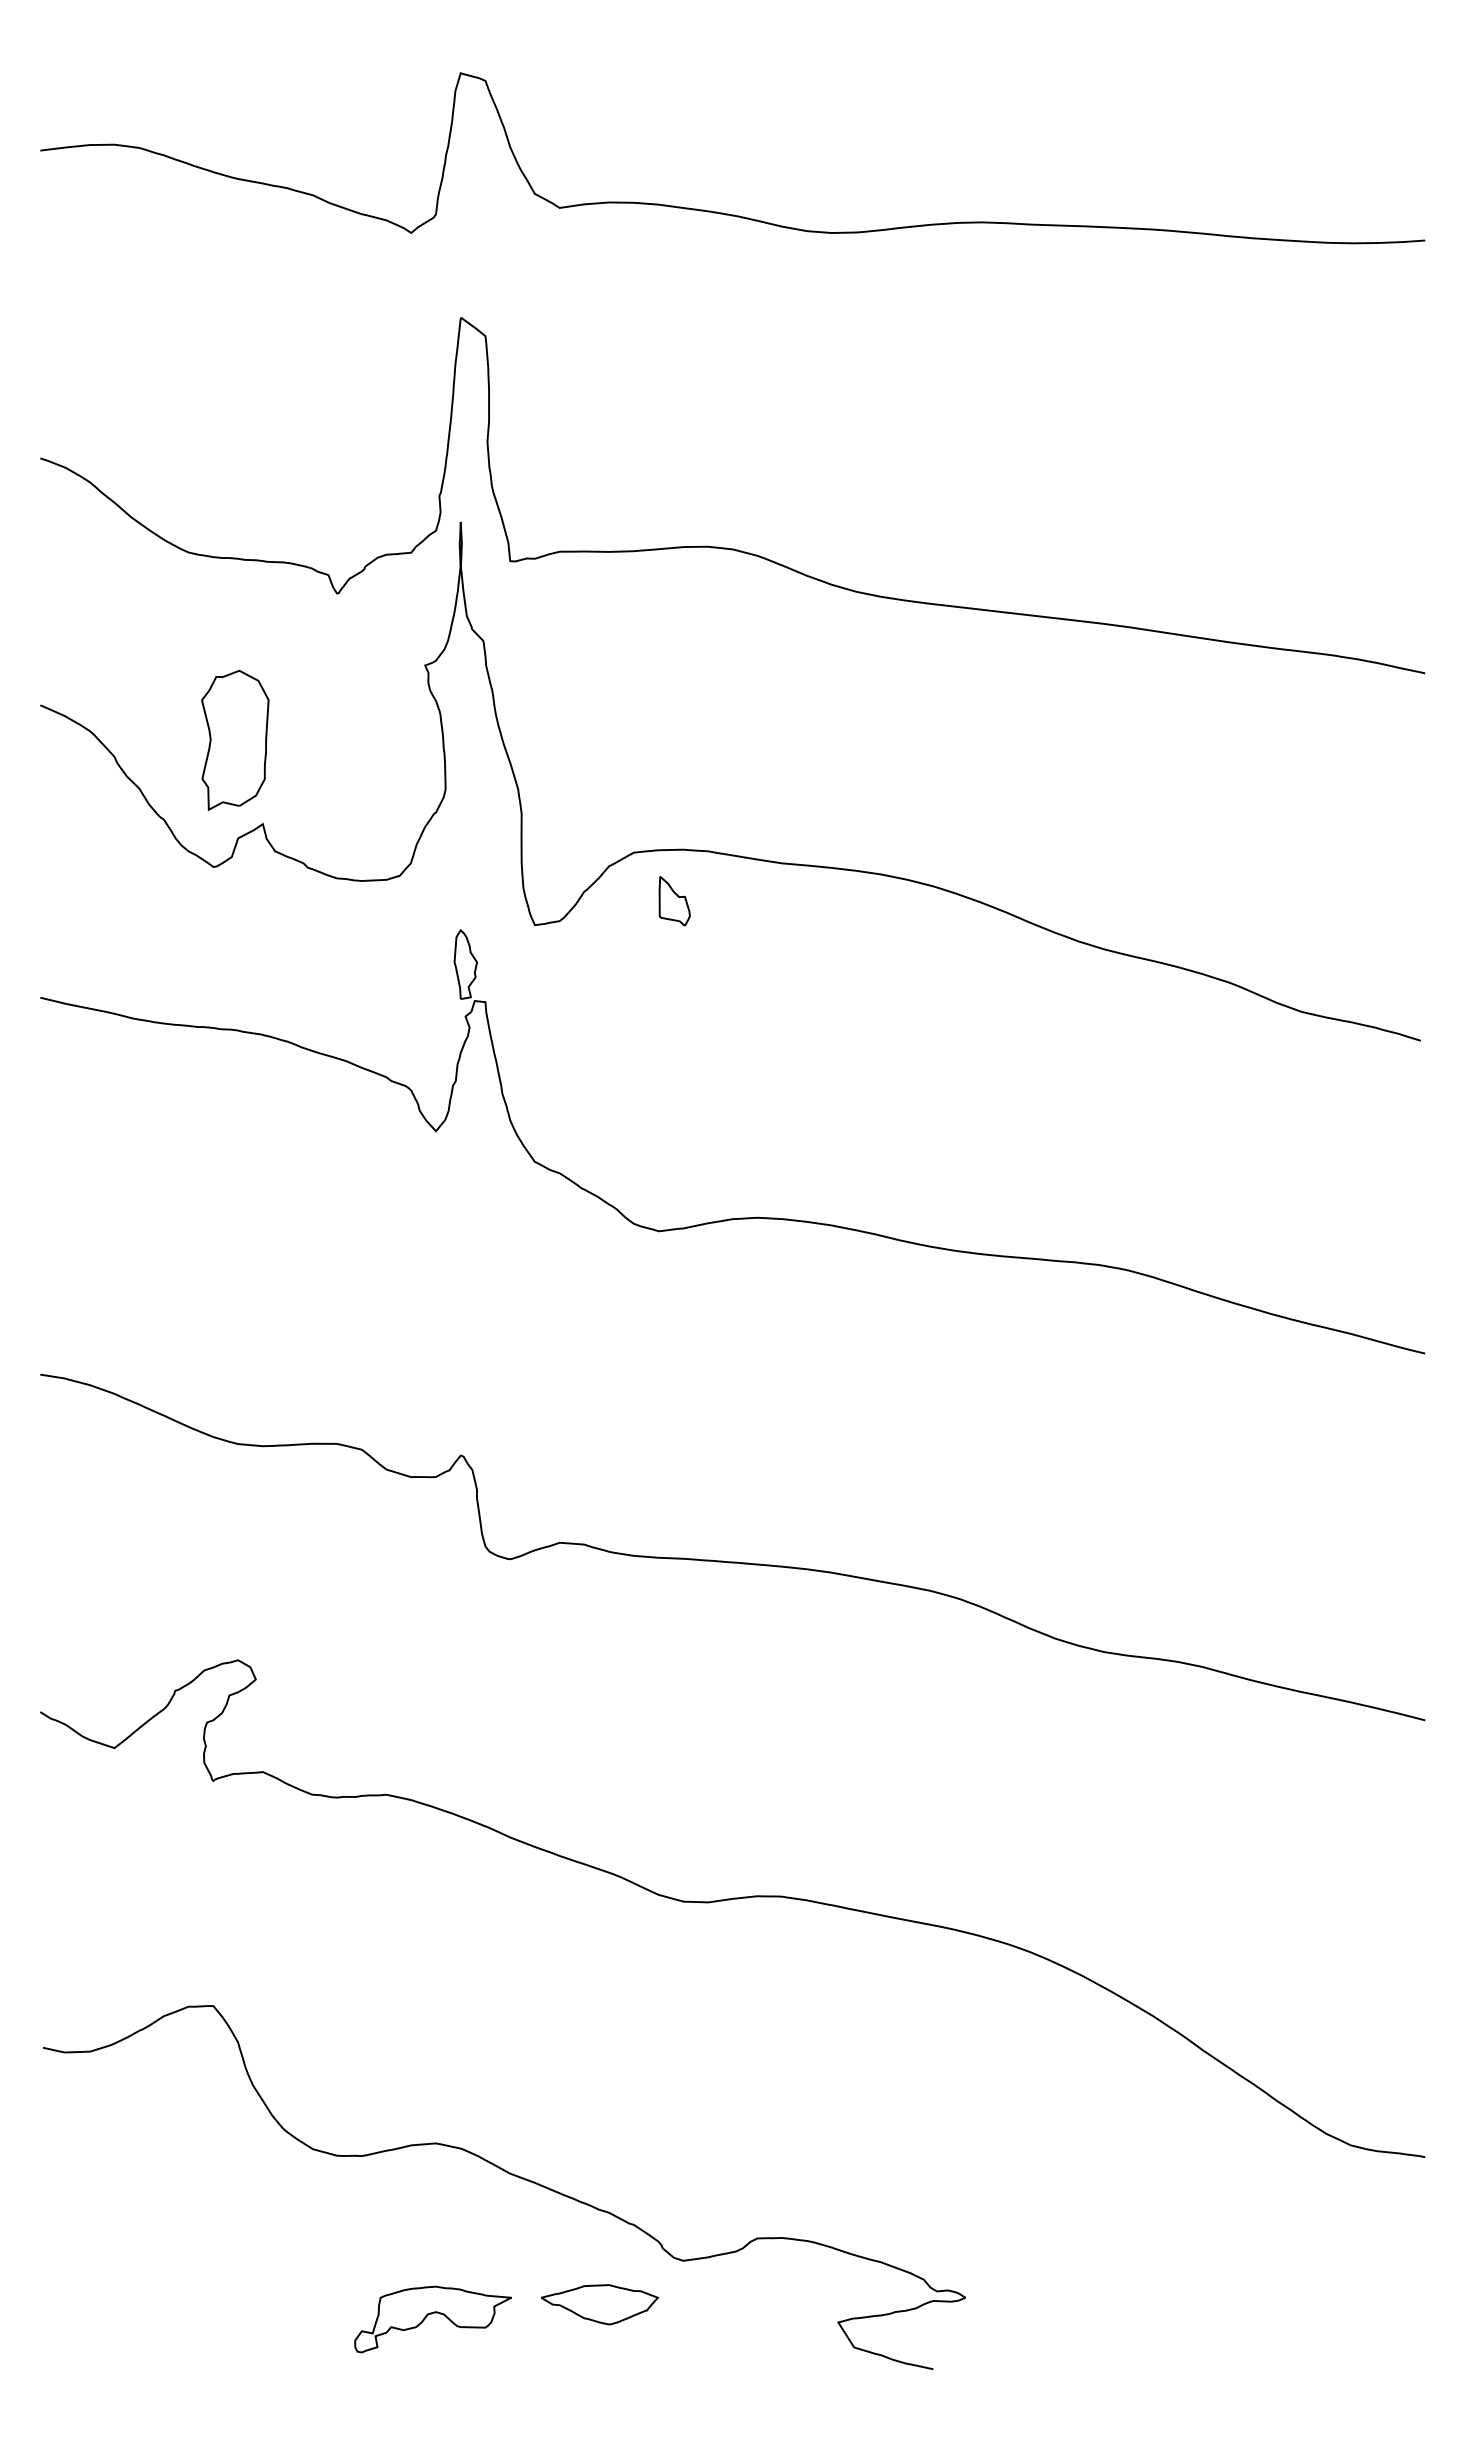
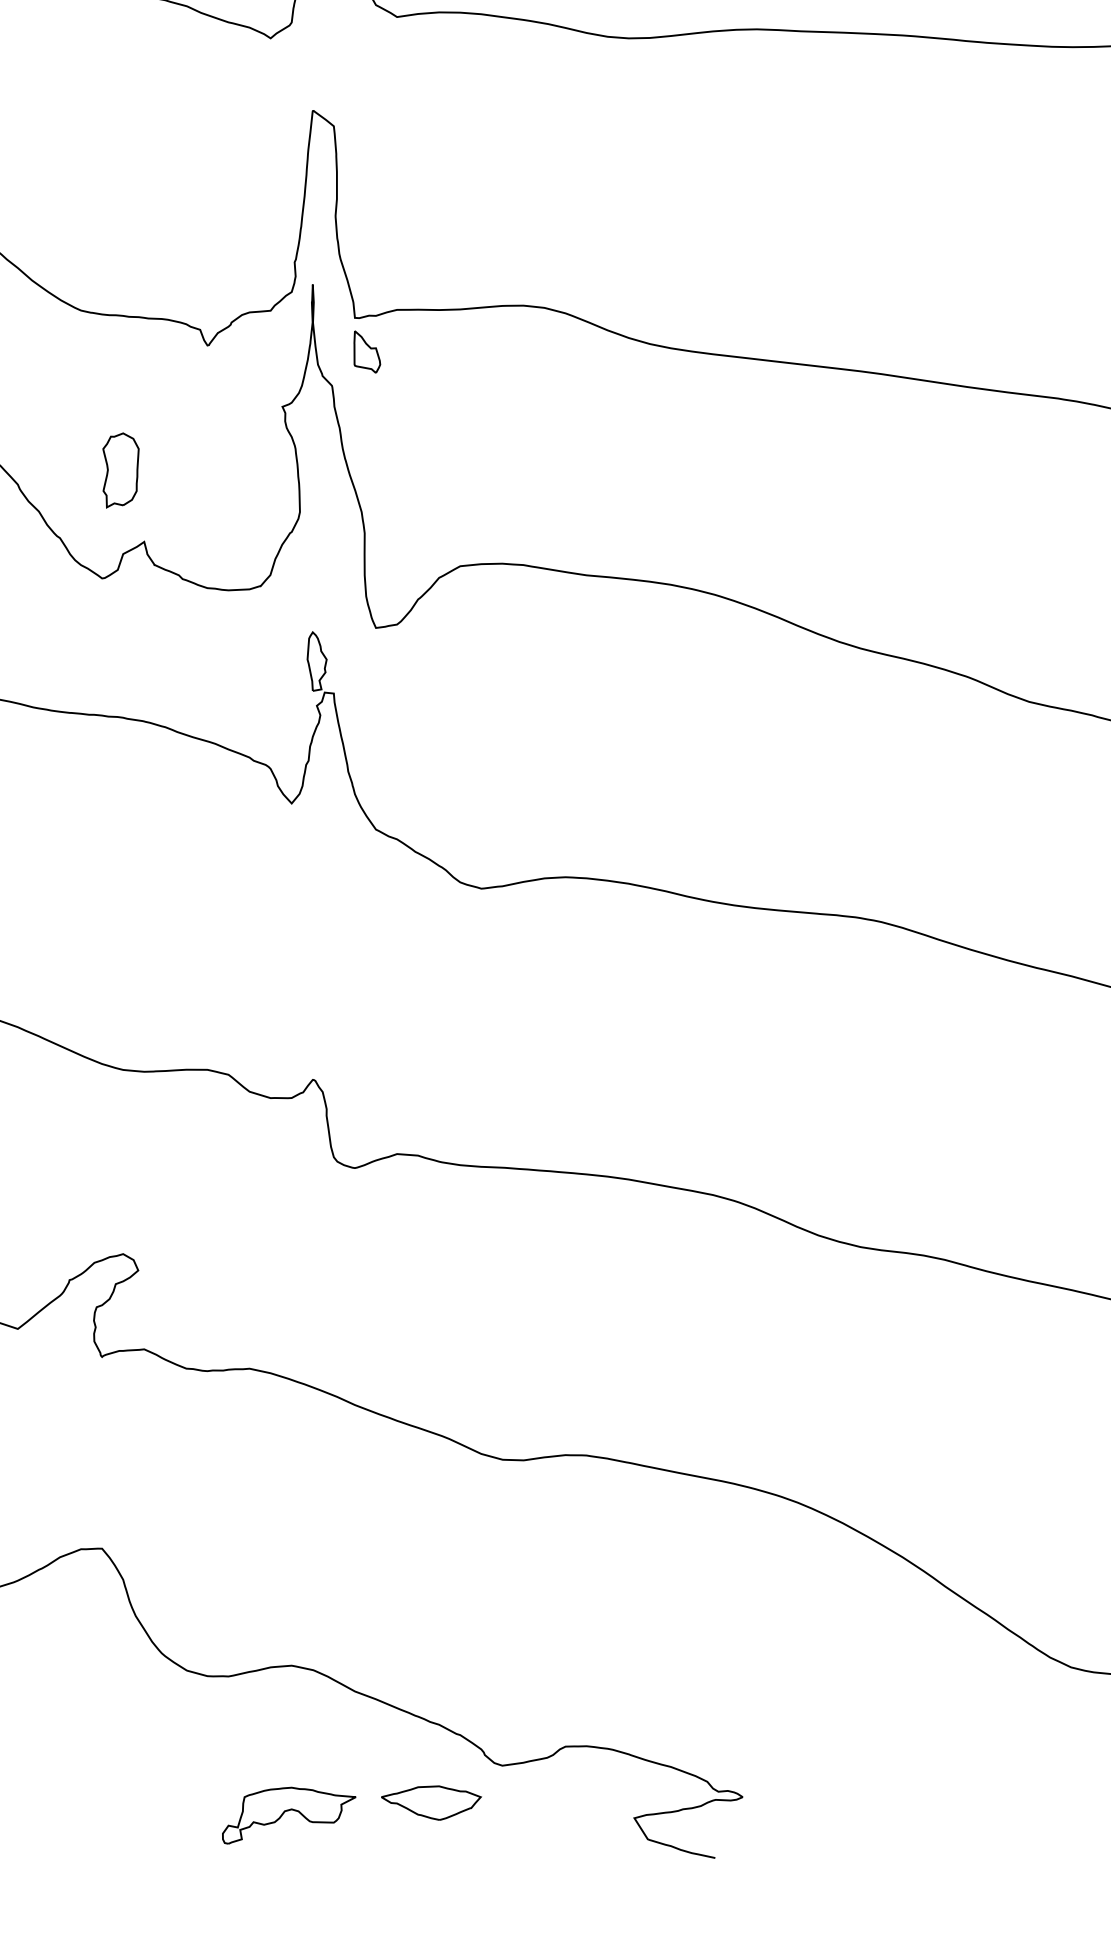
part: (235, 739) -> (120, 469), size x0.62
part: (674, 901) -> (367, 352), moved

